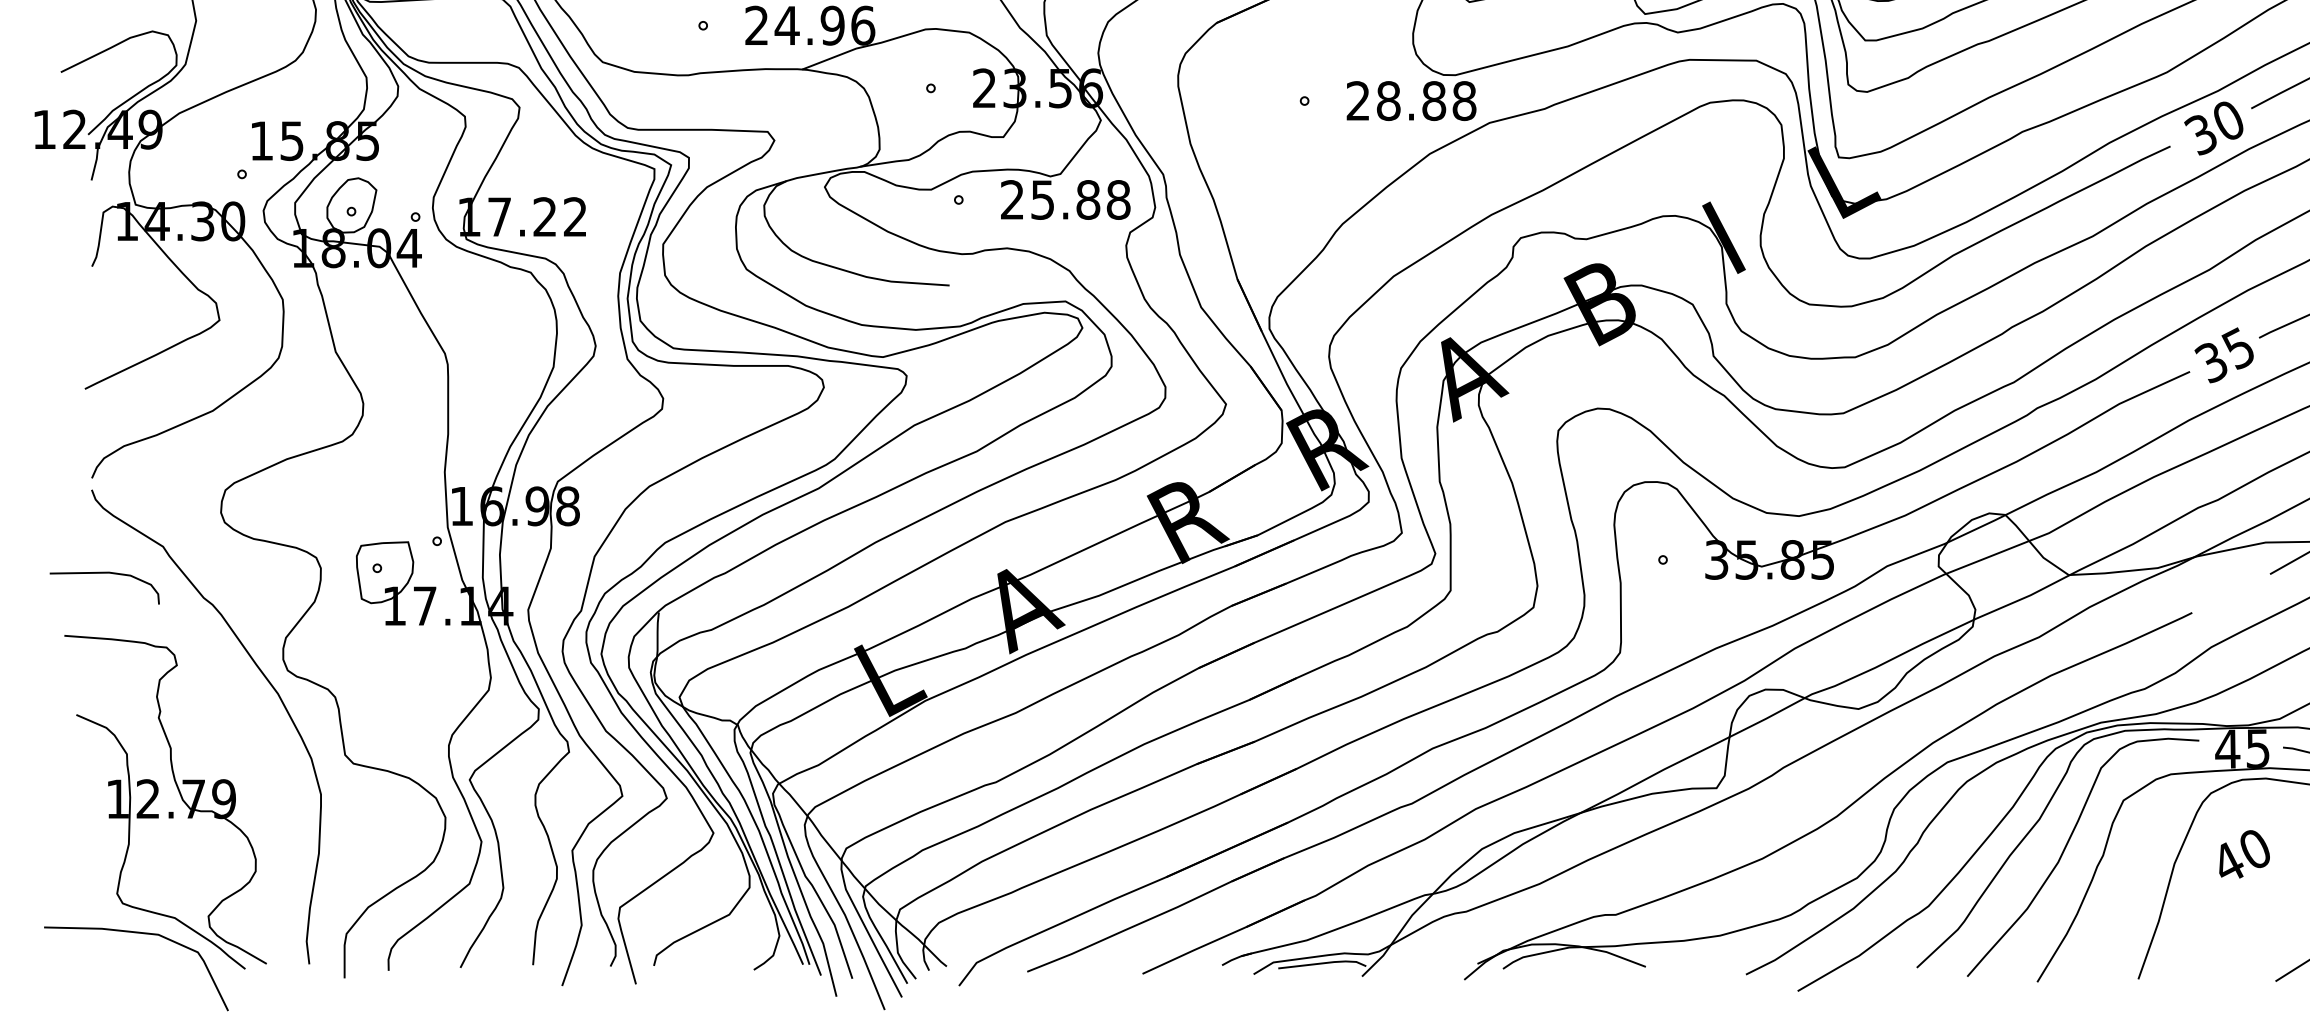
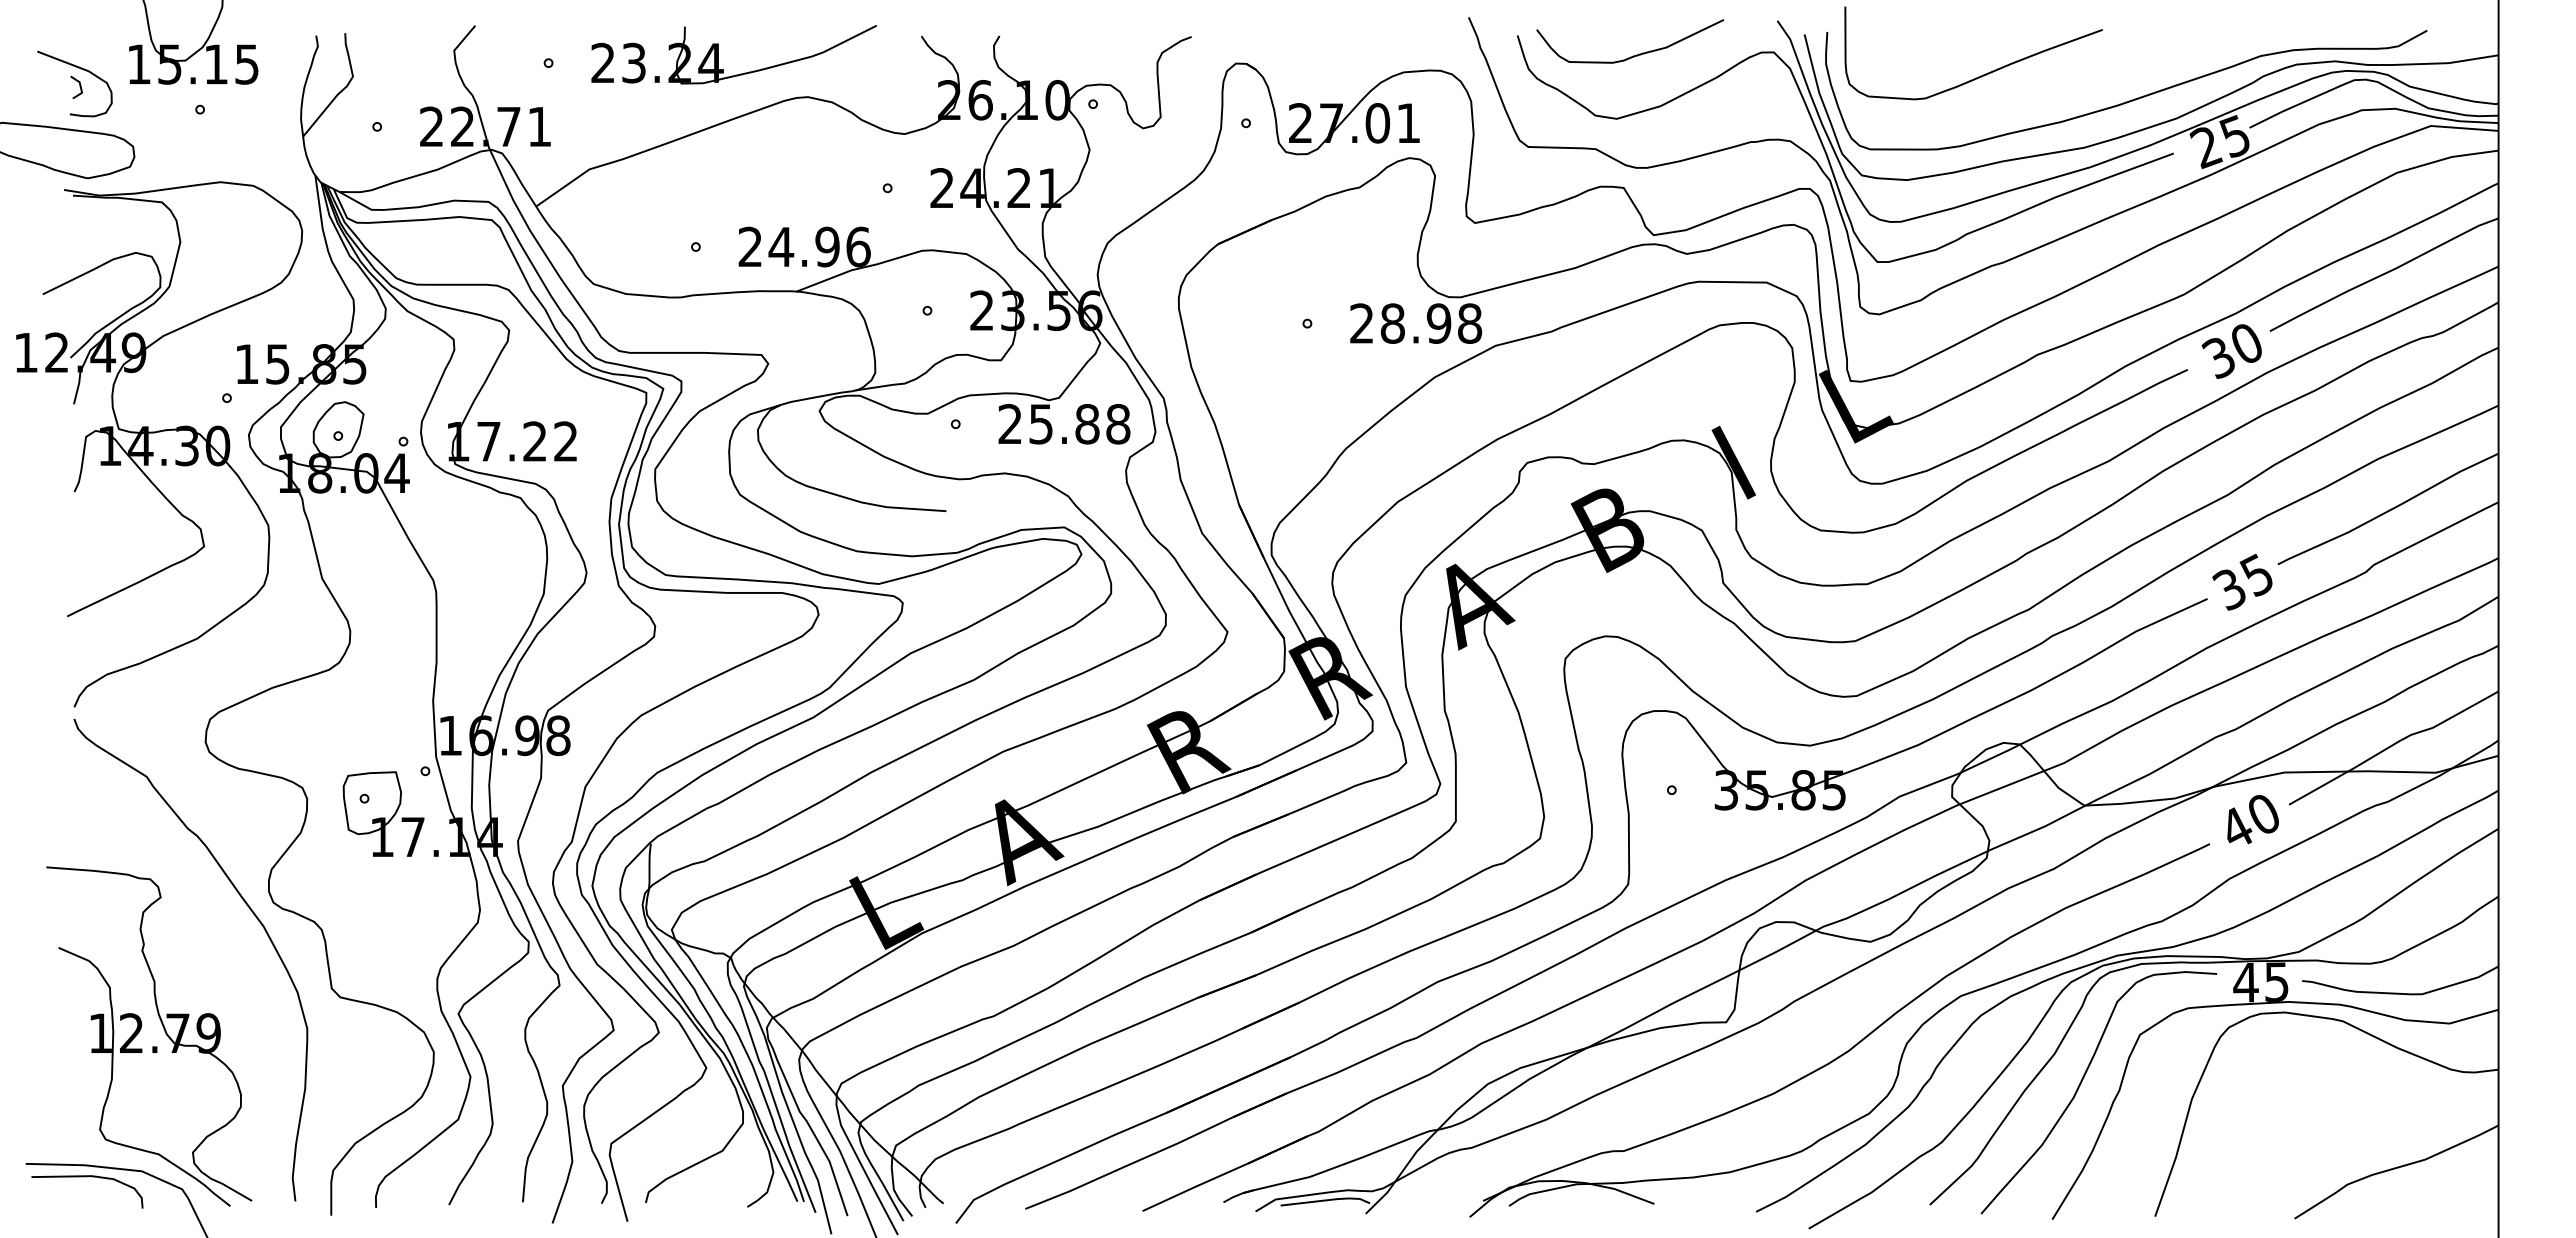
text: (1433, 100) -> (1438, 323), 28.88 -> 28.98
curve: (104, 573) -> (87, 1177), moved
text: (2243, 854) -> (2252, 819), moved

